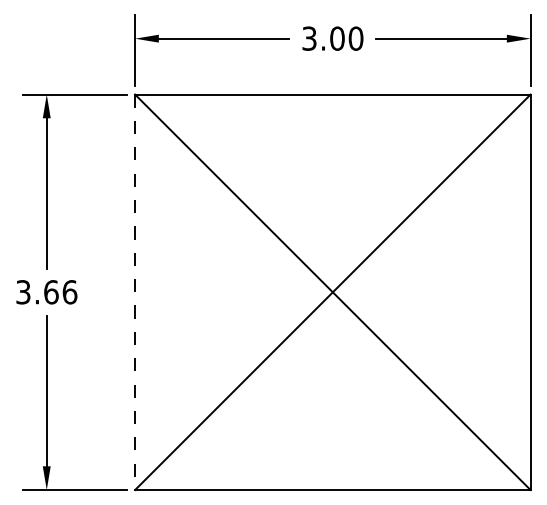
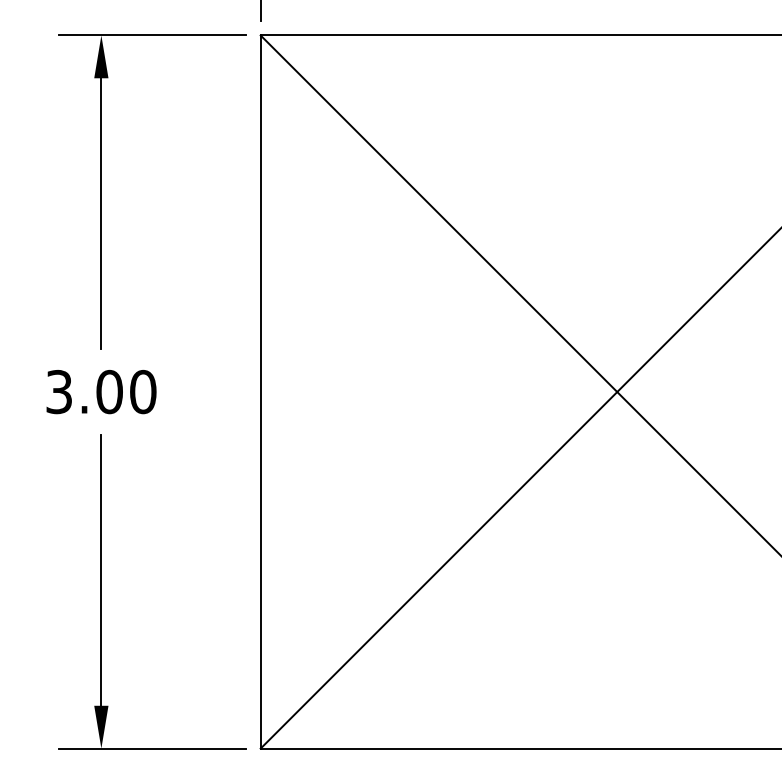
text: (60, 292) -> (126, 392), 3.66 -> 3.00
line: (135, 292) -> (261, 392), dashed -> solid

